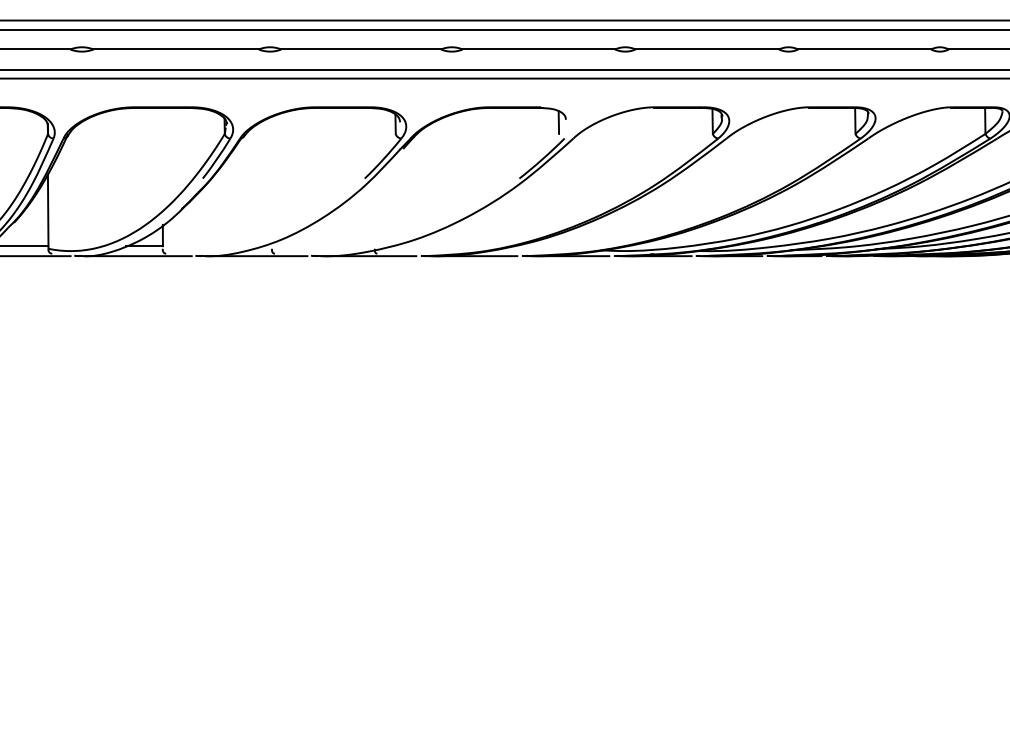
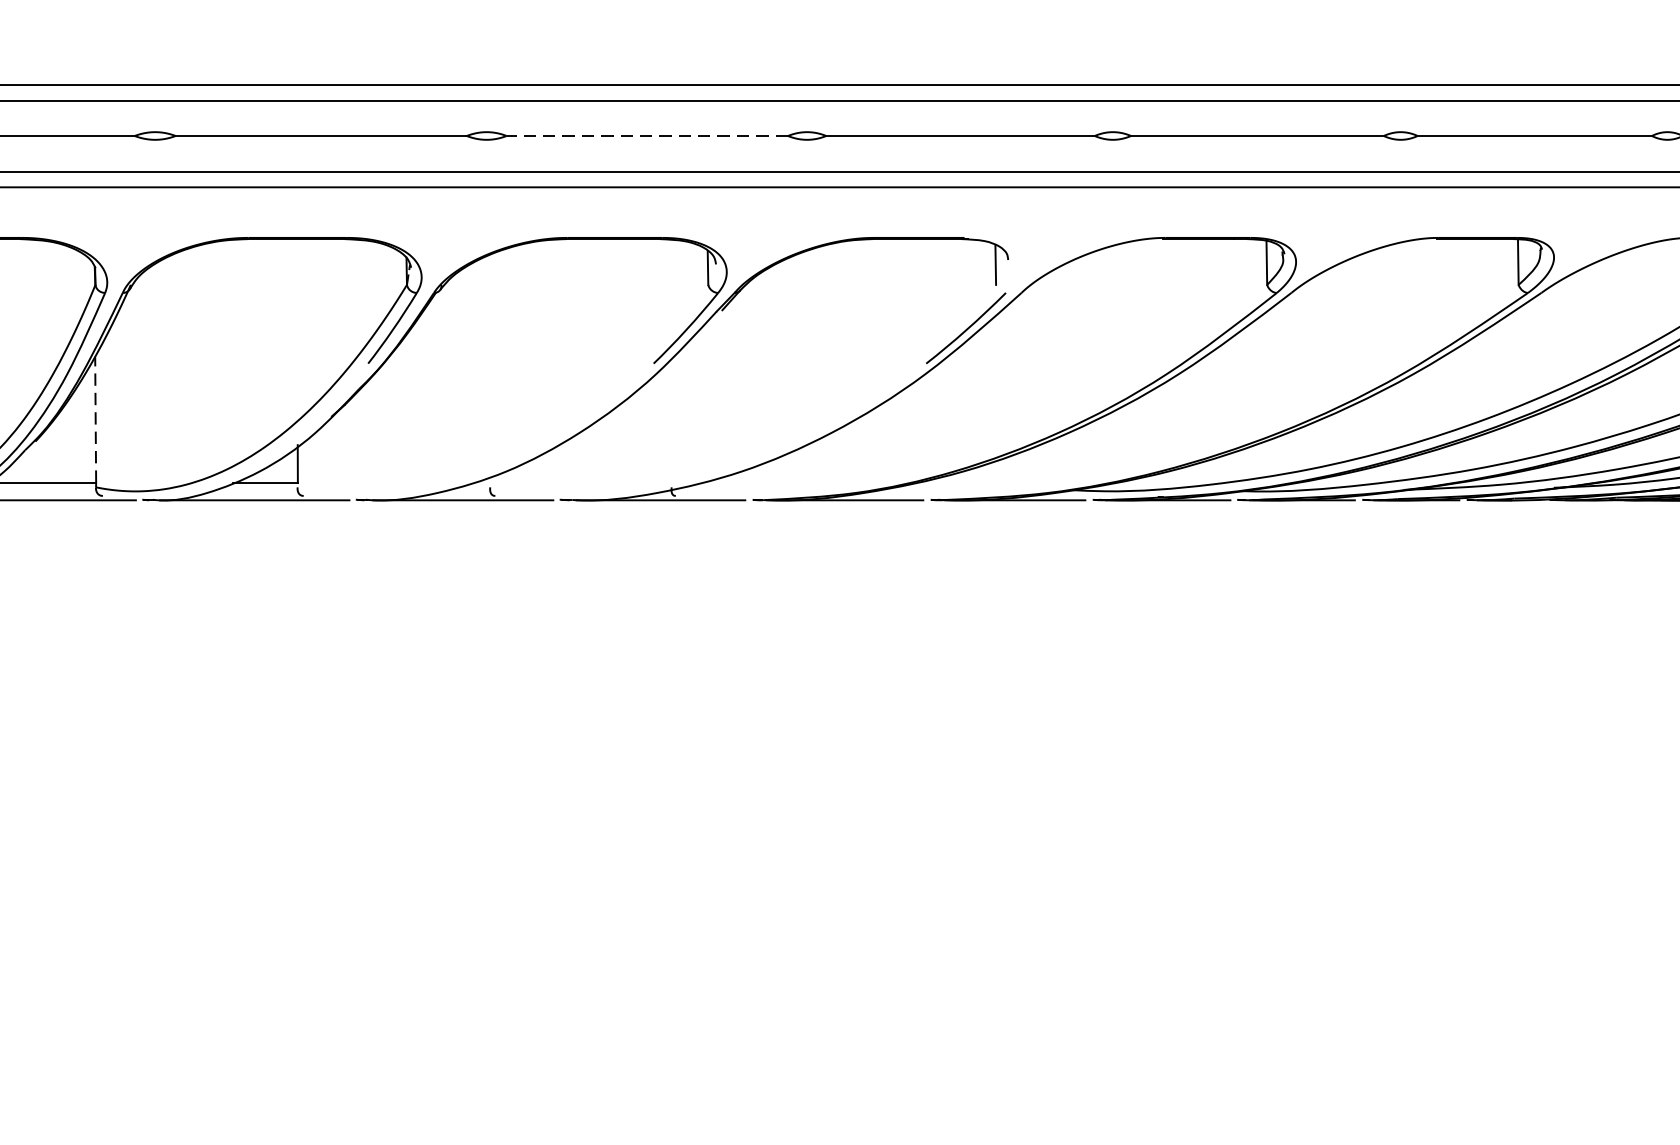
line: (361, 49) -> (647, 136), solid -> dashed
line: (48, 210) -> (96, 419), solid -> dashed

